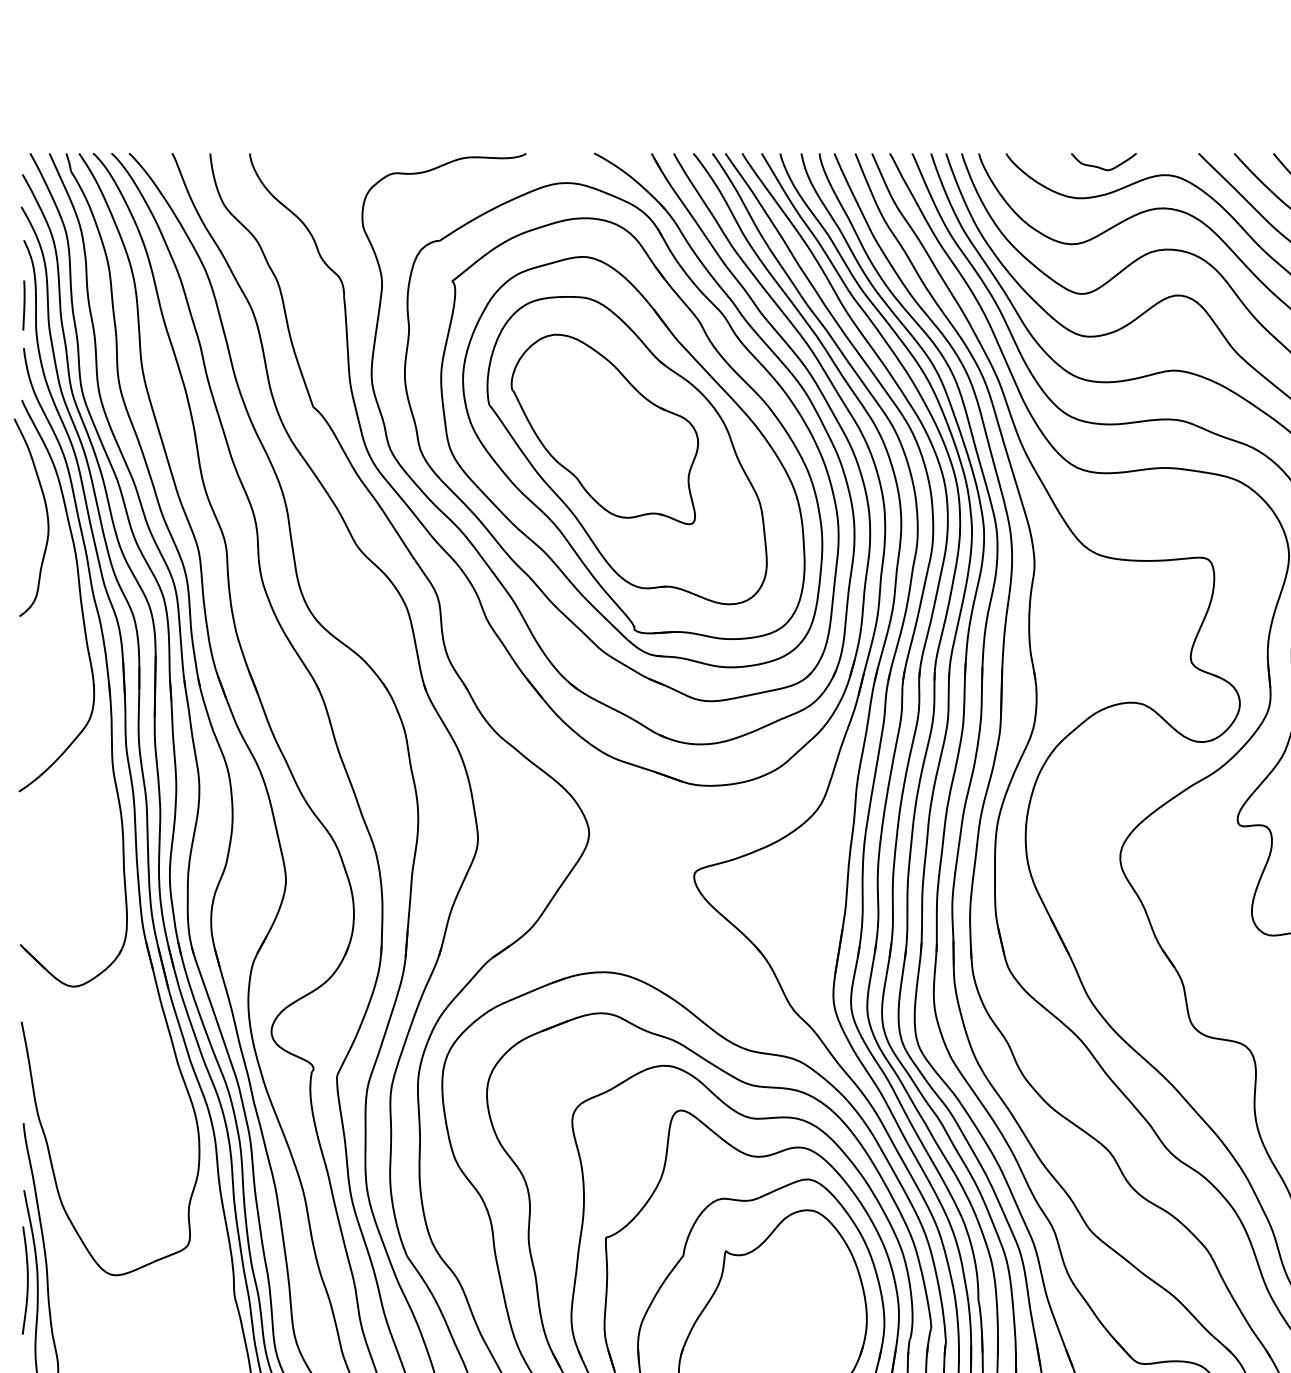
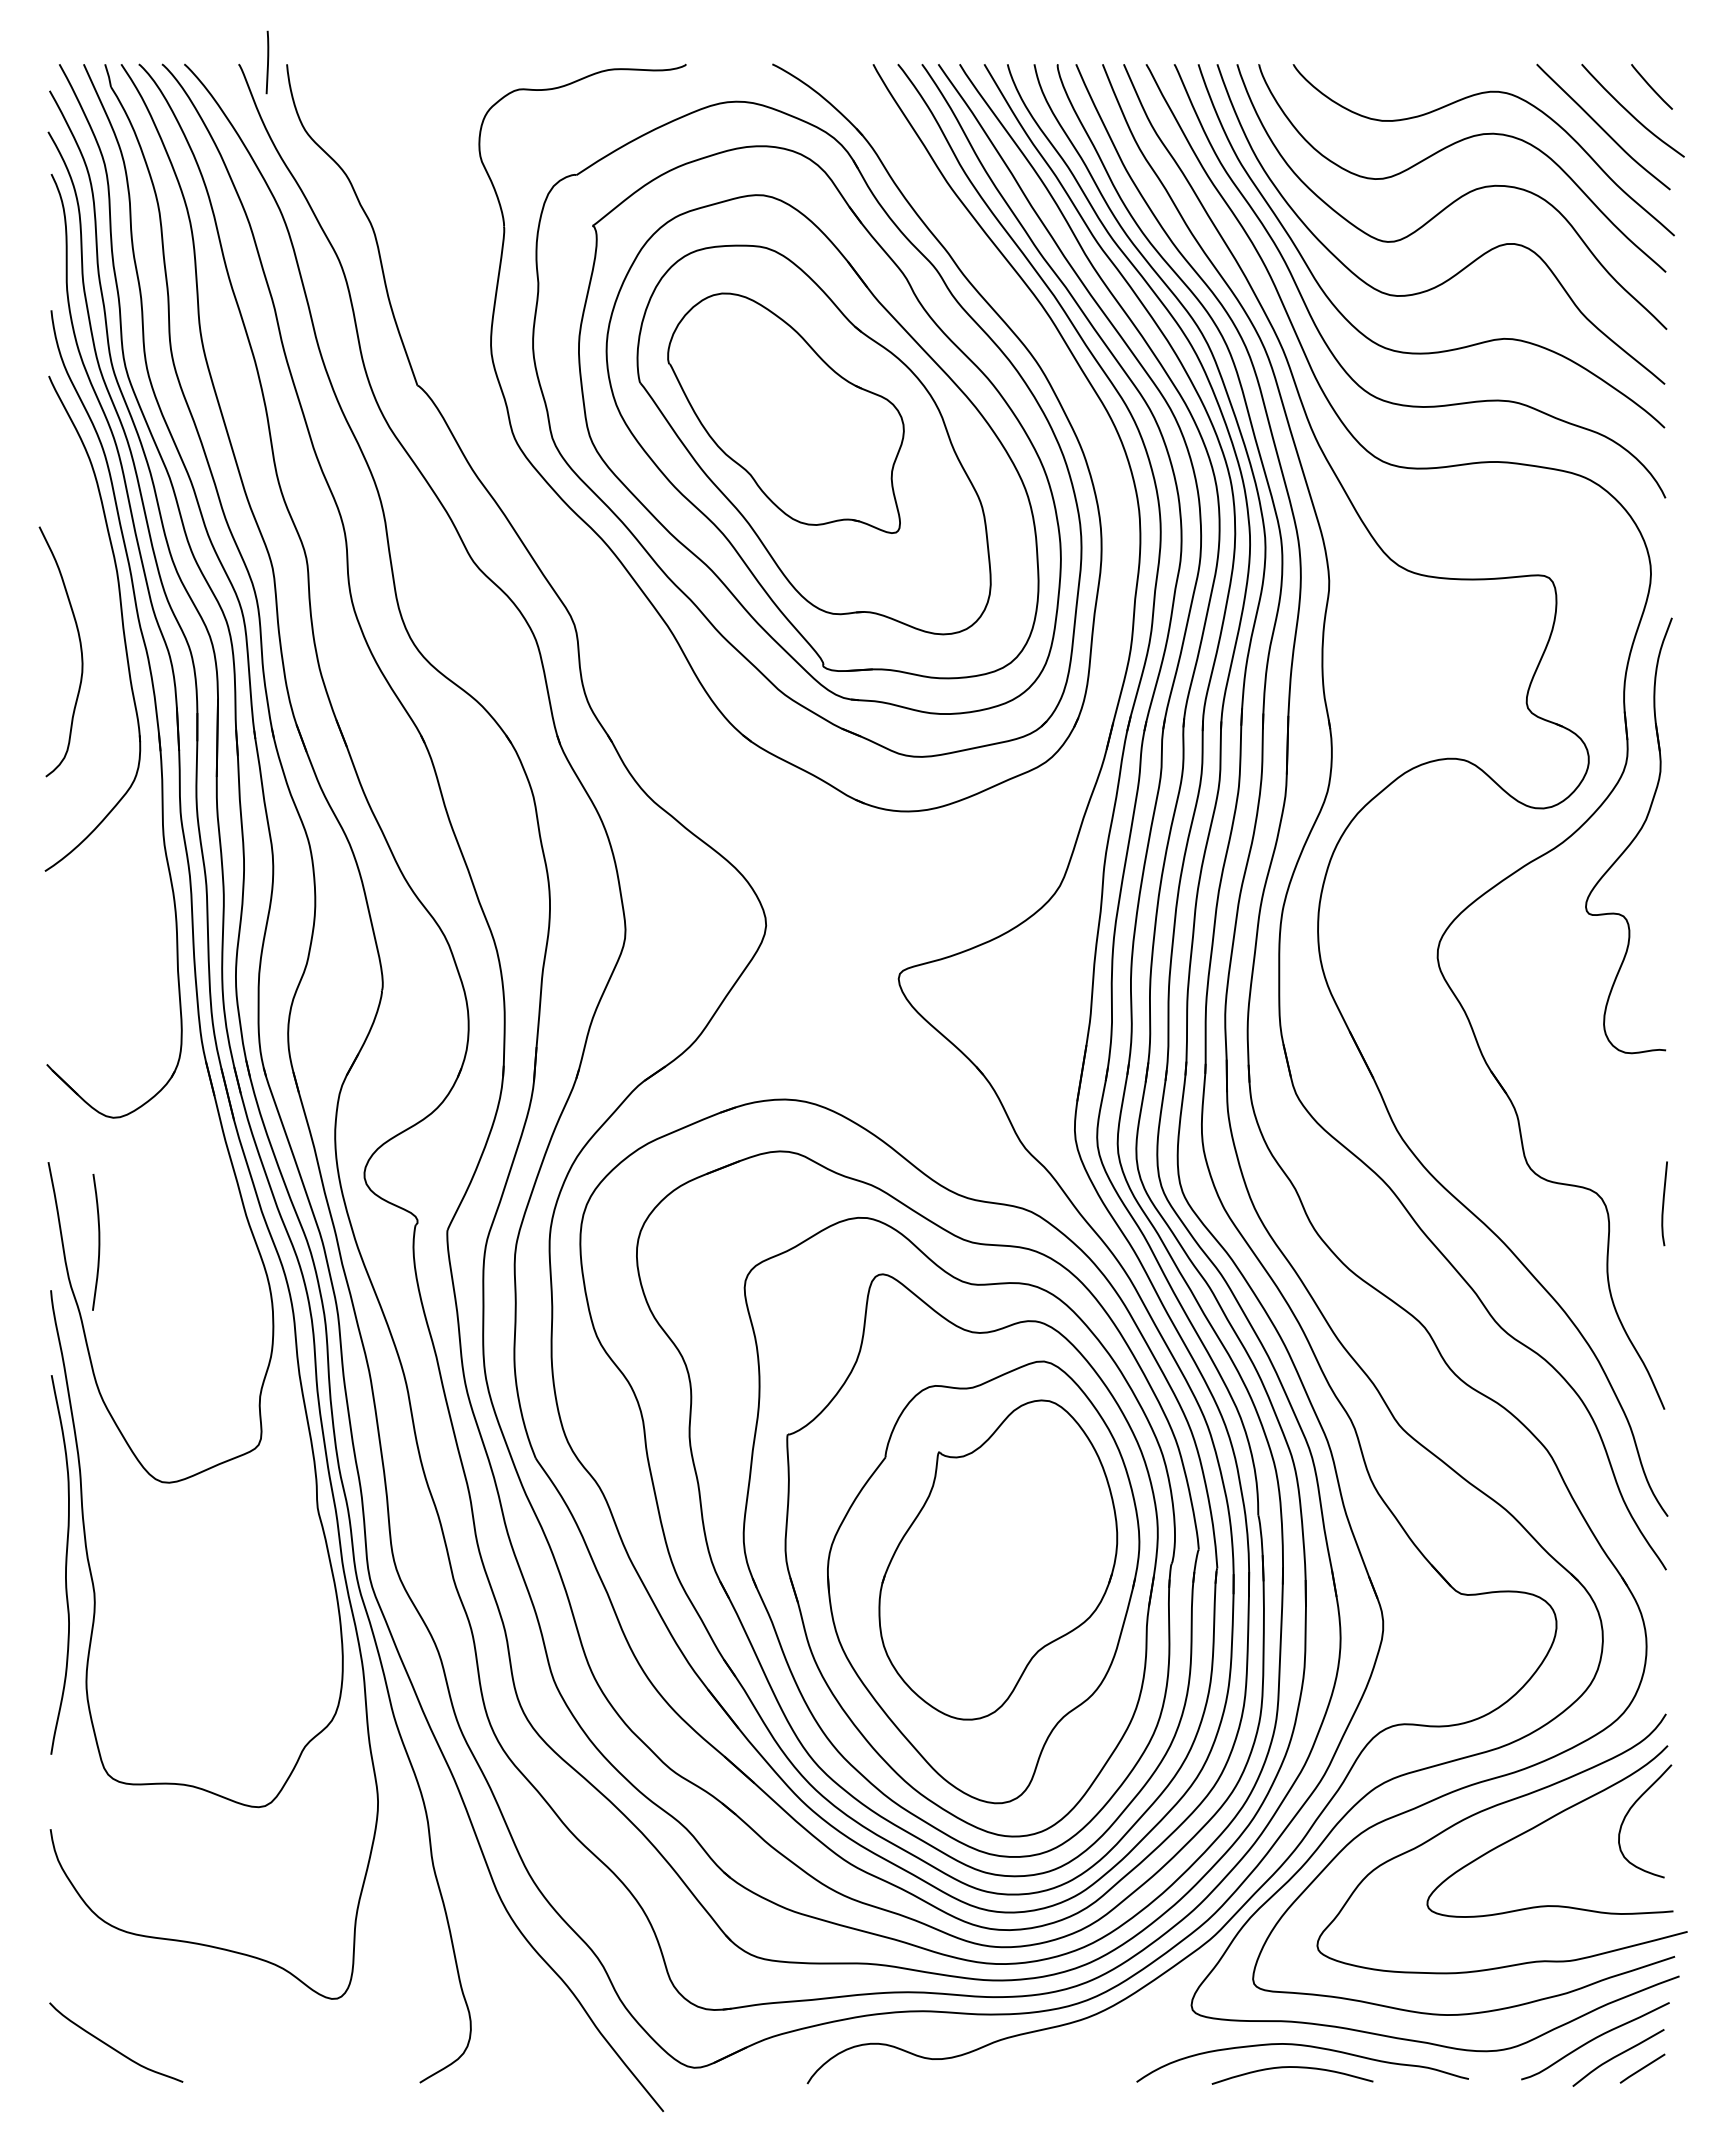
curve: (1100, 167) -> (1412, 81), removed
curve: (24, 305) -> (267, 62), moved
curve: (46, 517) -> (80, 651), moved
part: (454, 559) -> (595, 577), removed
curve: (27, 1280) -> (98, 1242), moved

